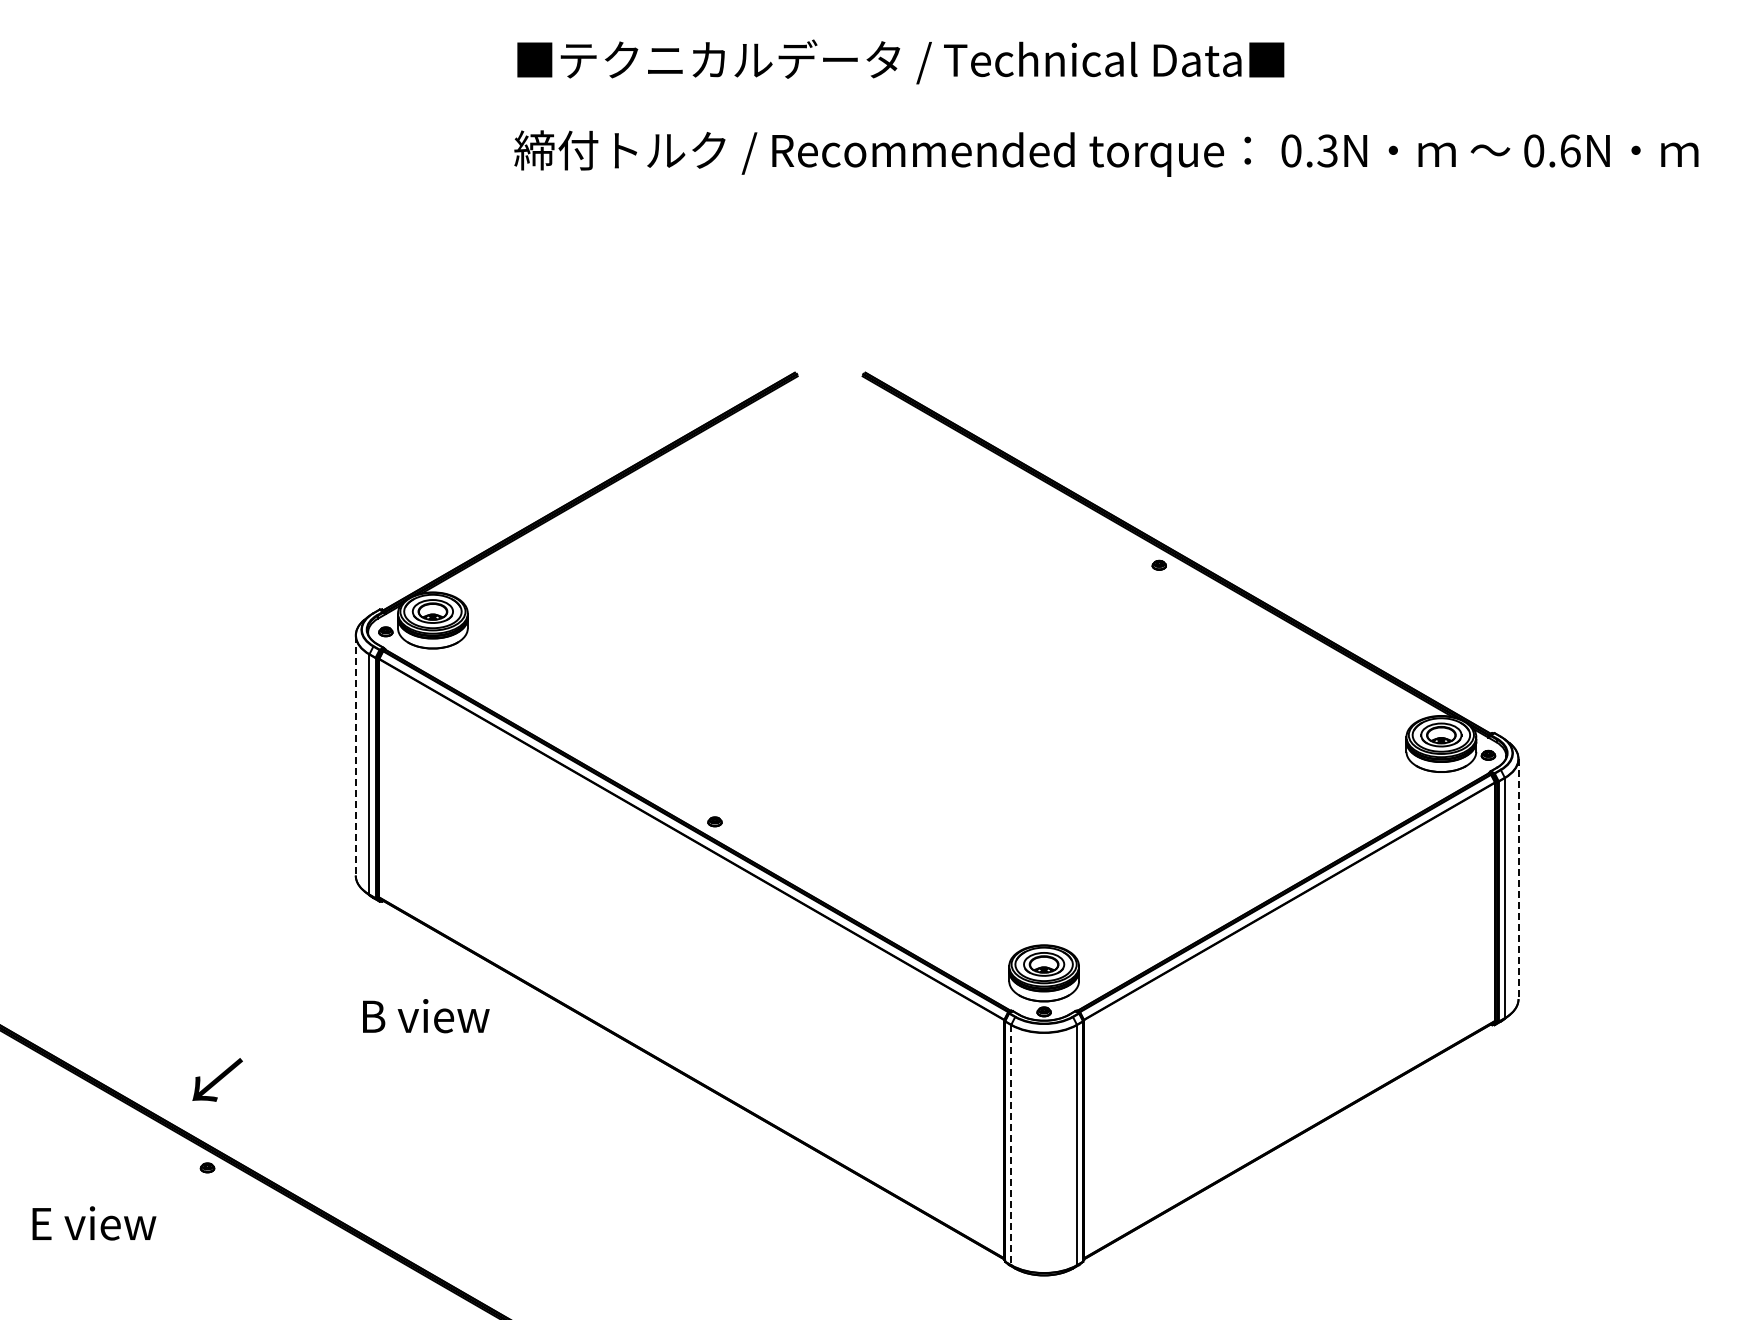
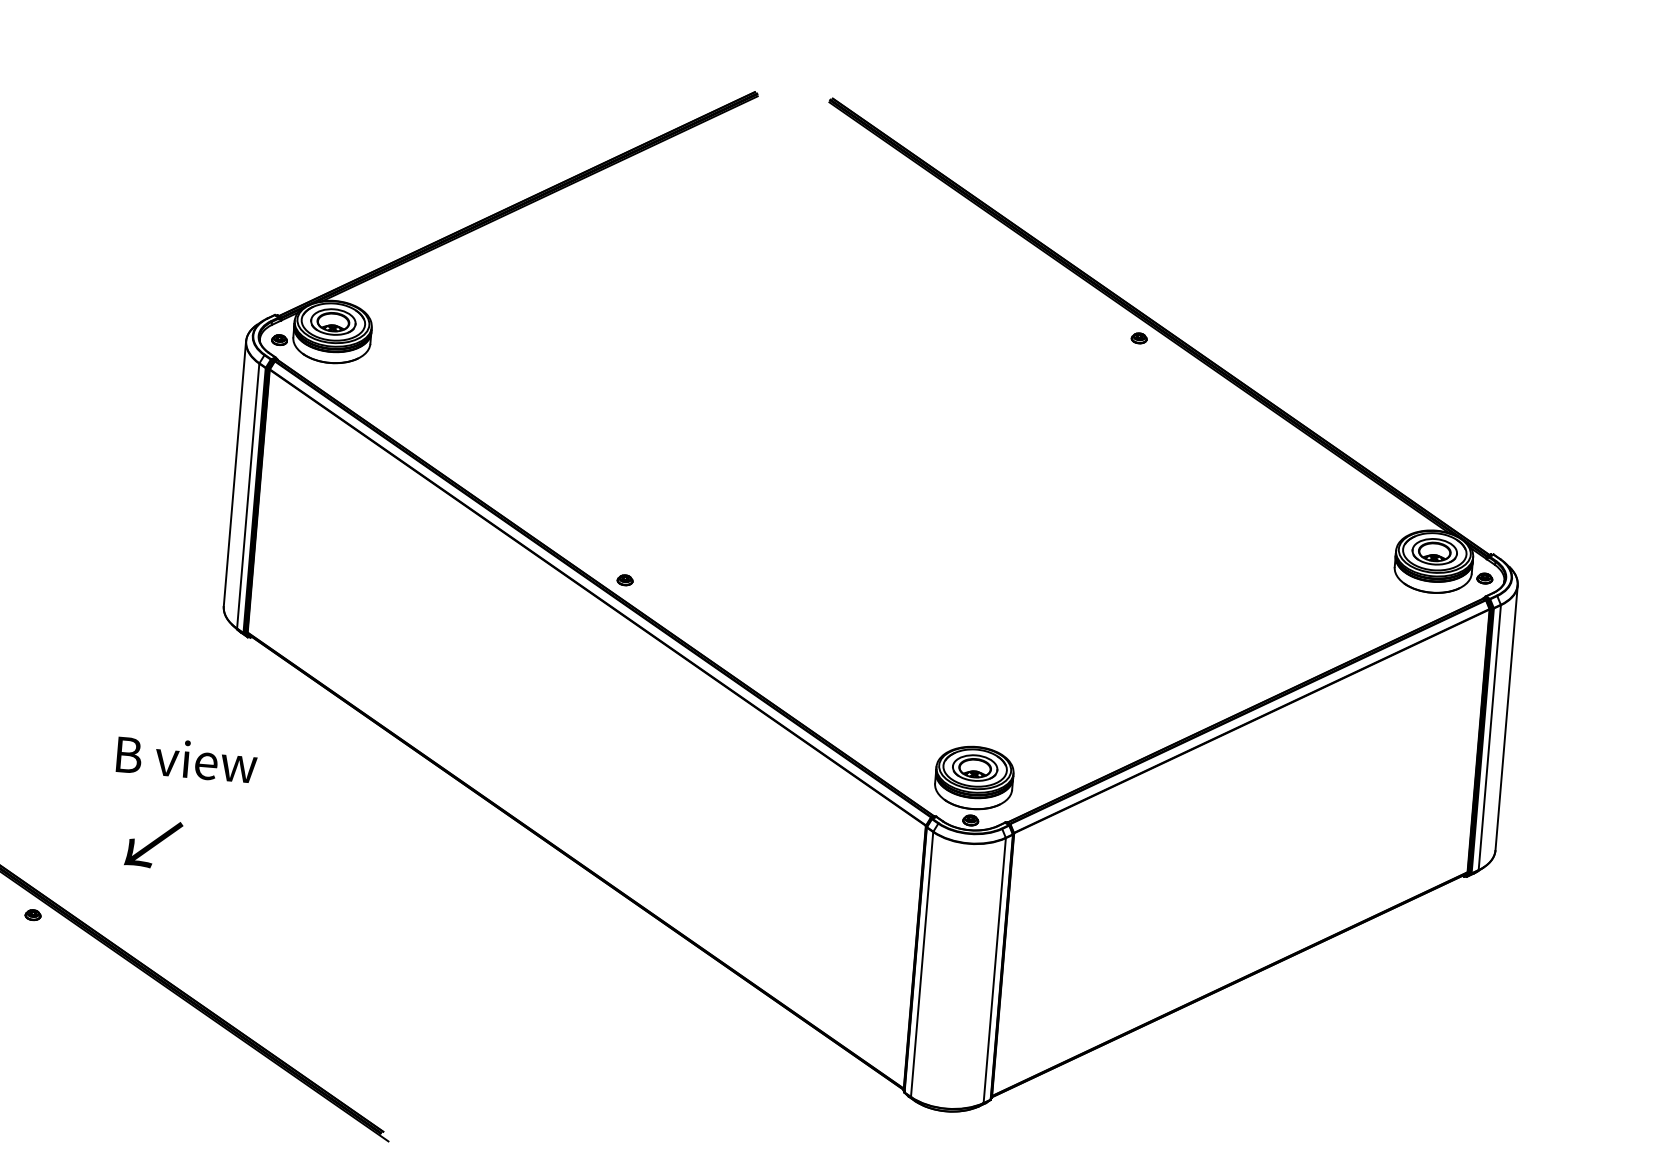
line: (355, 755) -> (234, 473), dashed -> solid
line: (1518, 879) -> (1506, 718), dashed -> solid
text: (426, 1016) -> (187, 759), moved
text: (217, 1079) -> (153, 843), moved
line: (1011, 1145) -> (922, 964), dashed -> solid

